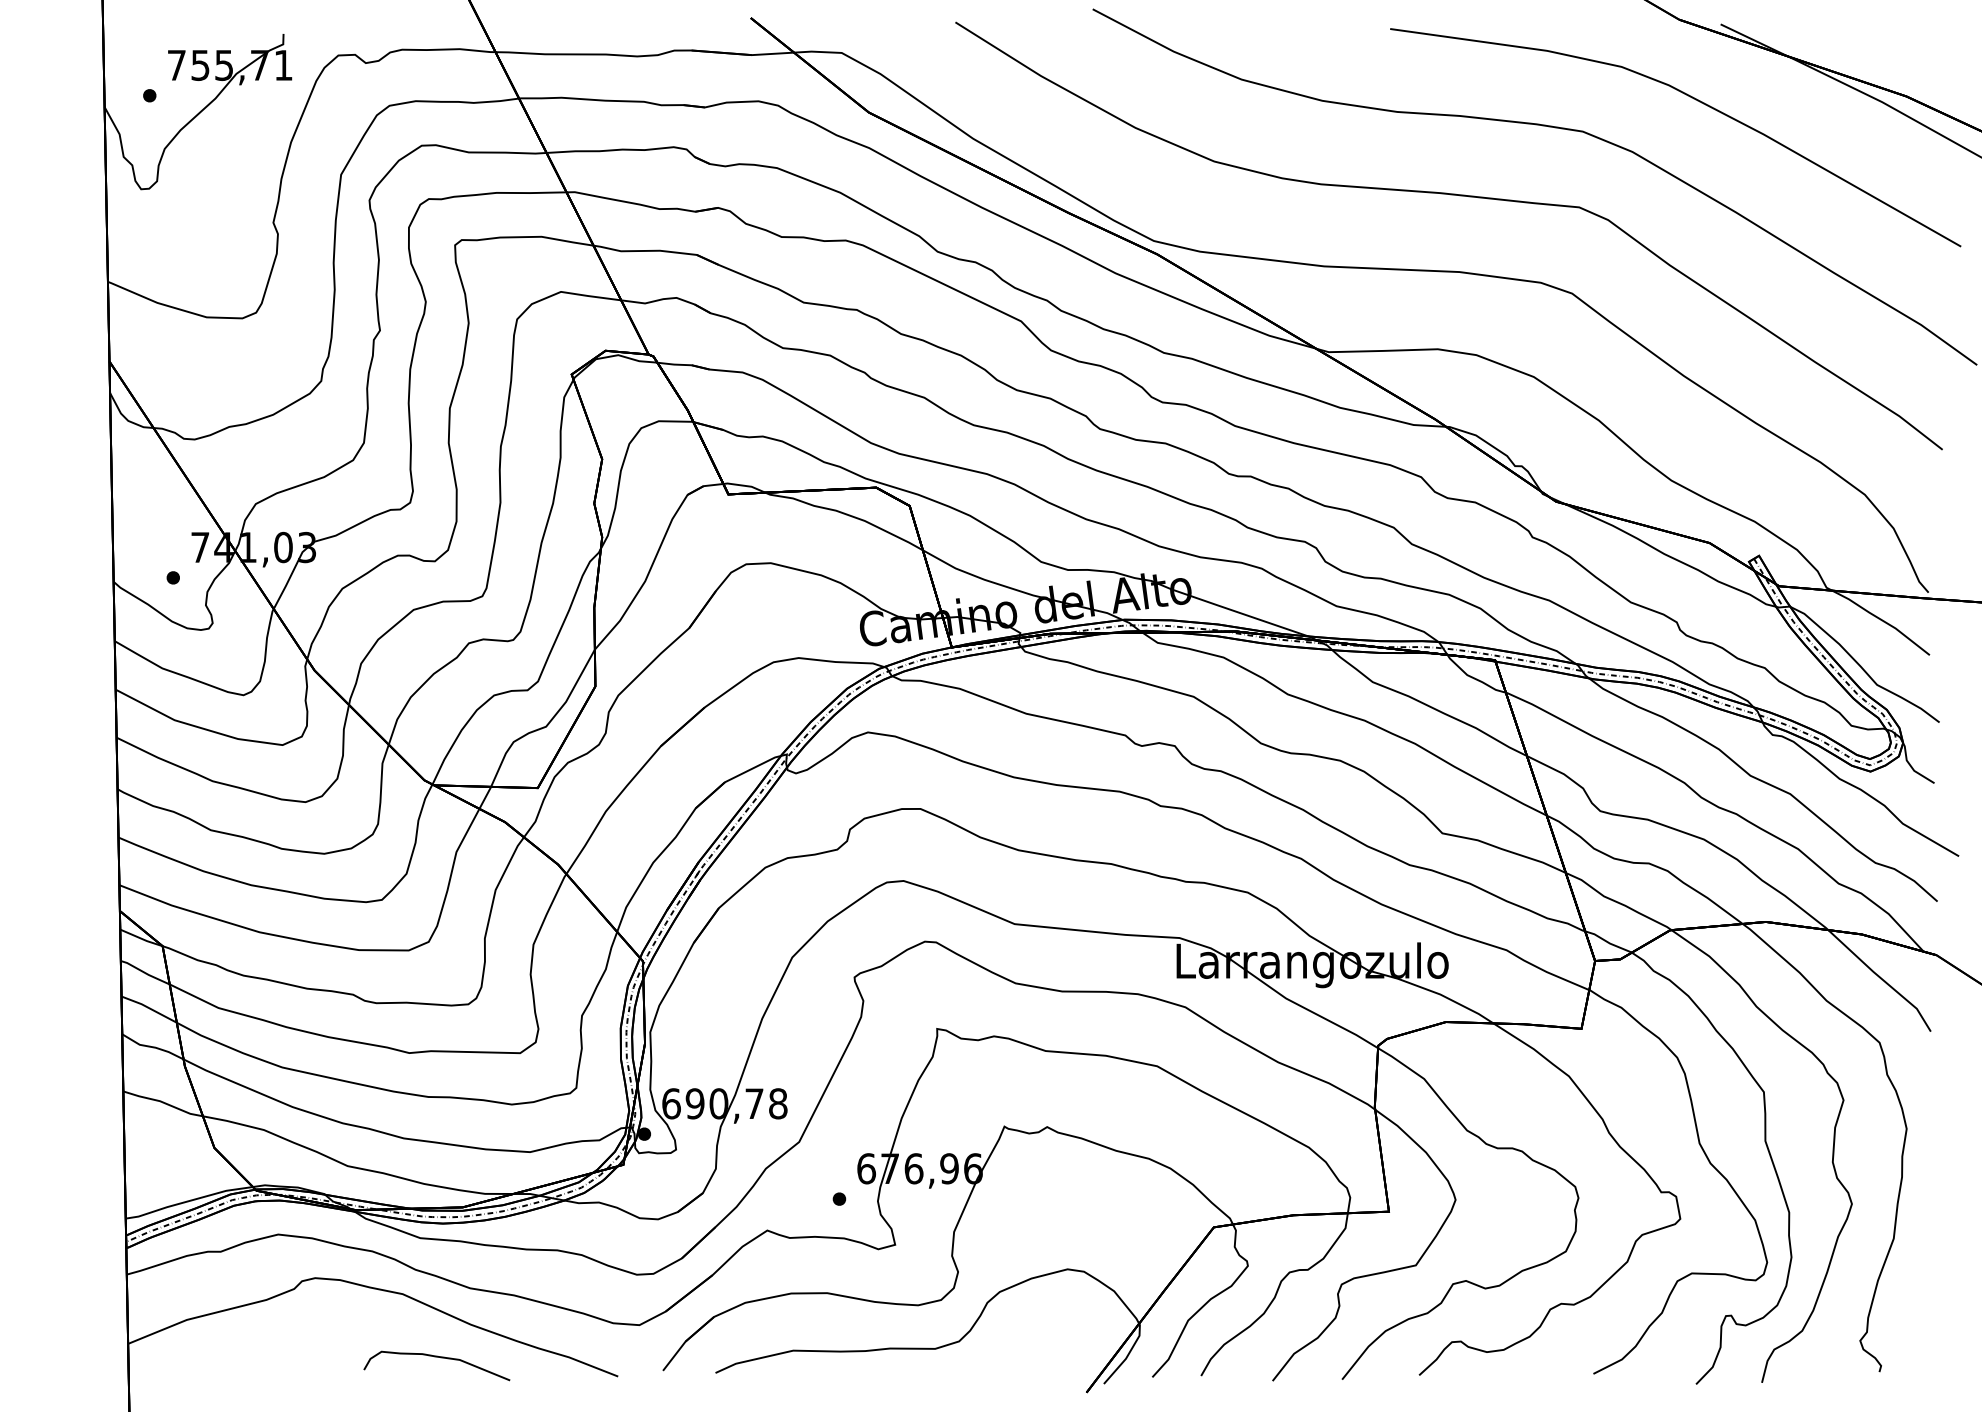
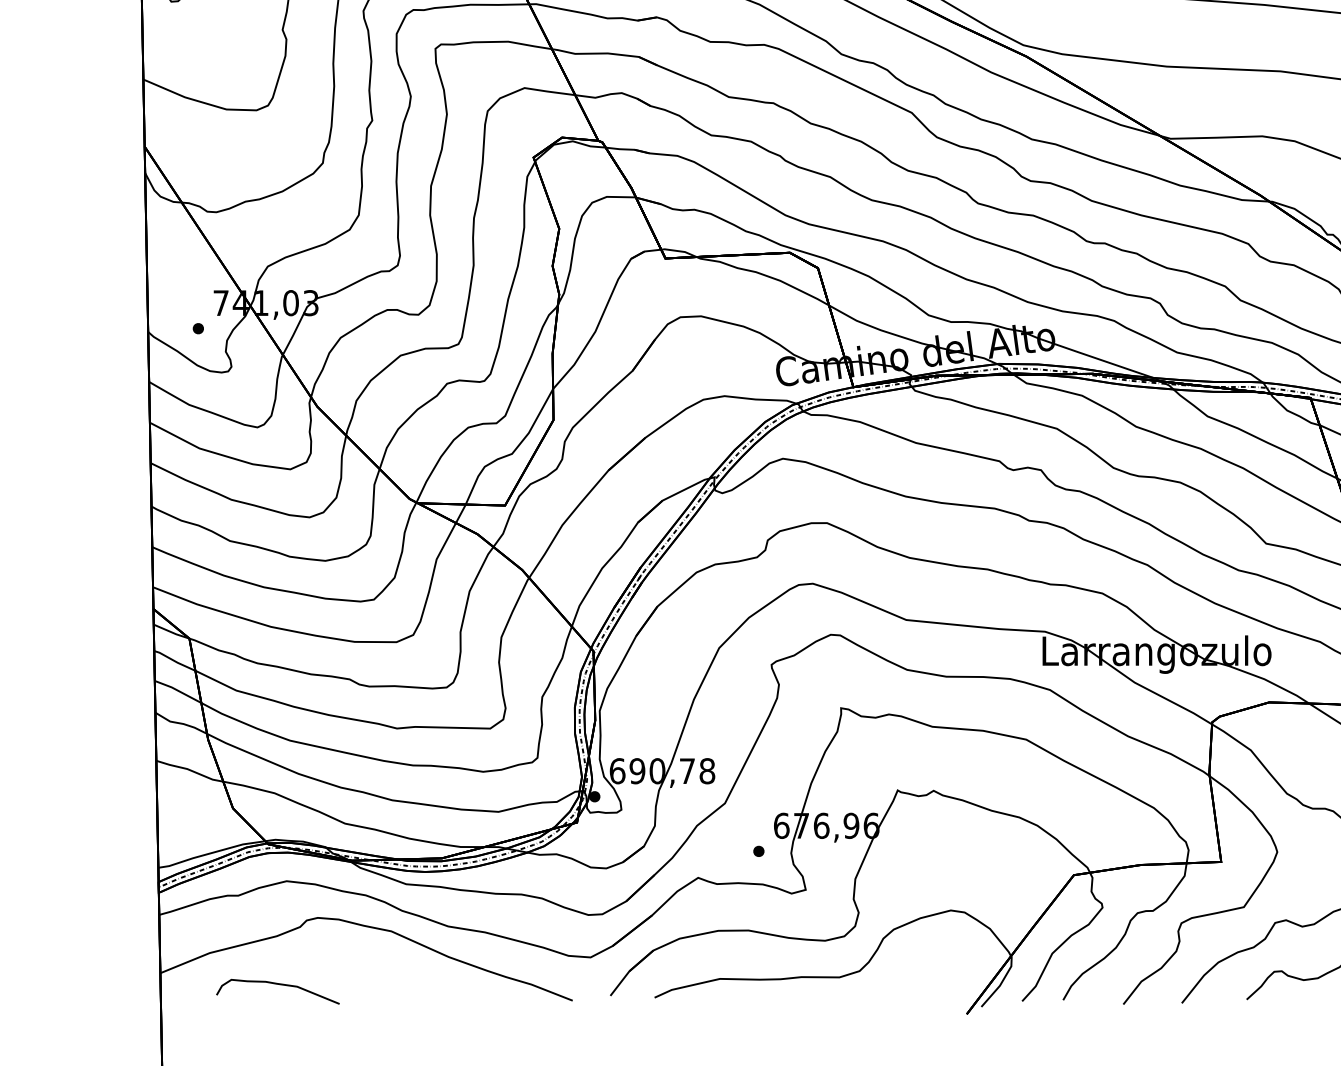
curve: (436, 1357) -> (277, 984), moved

